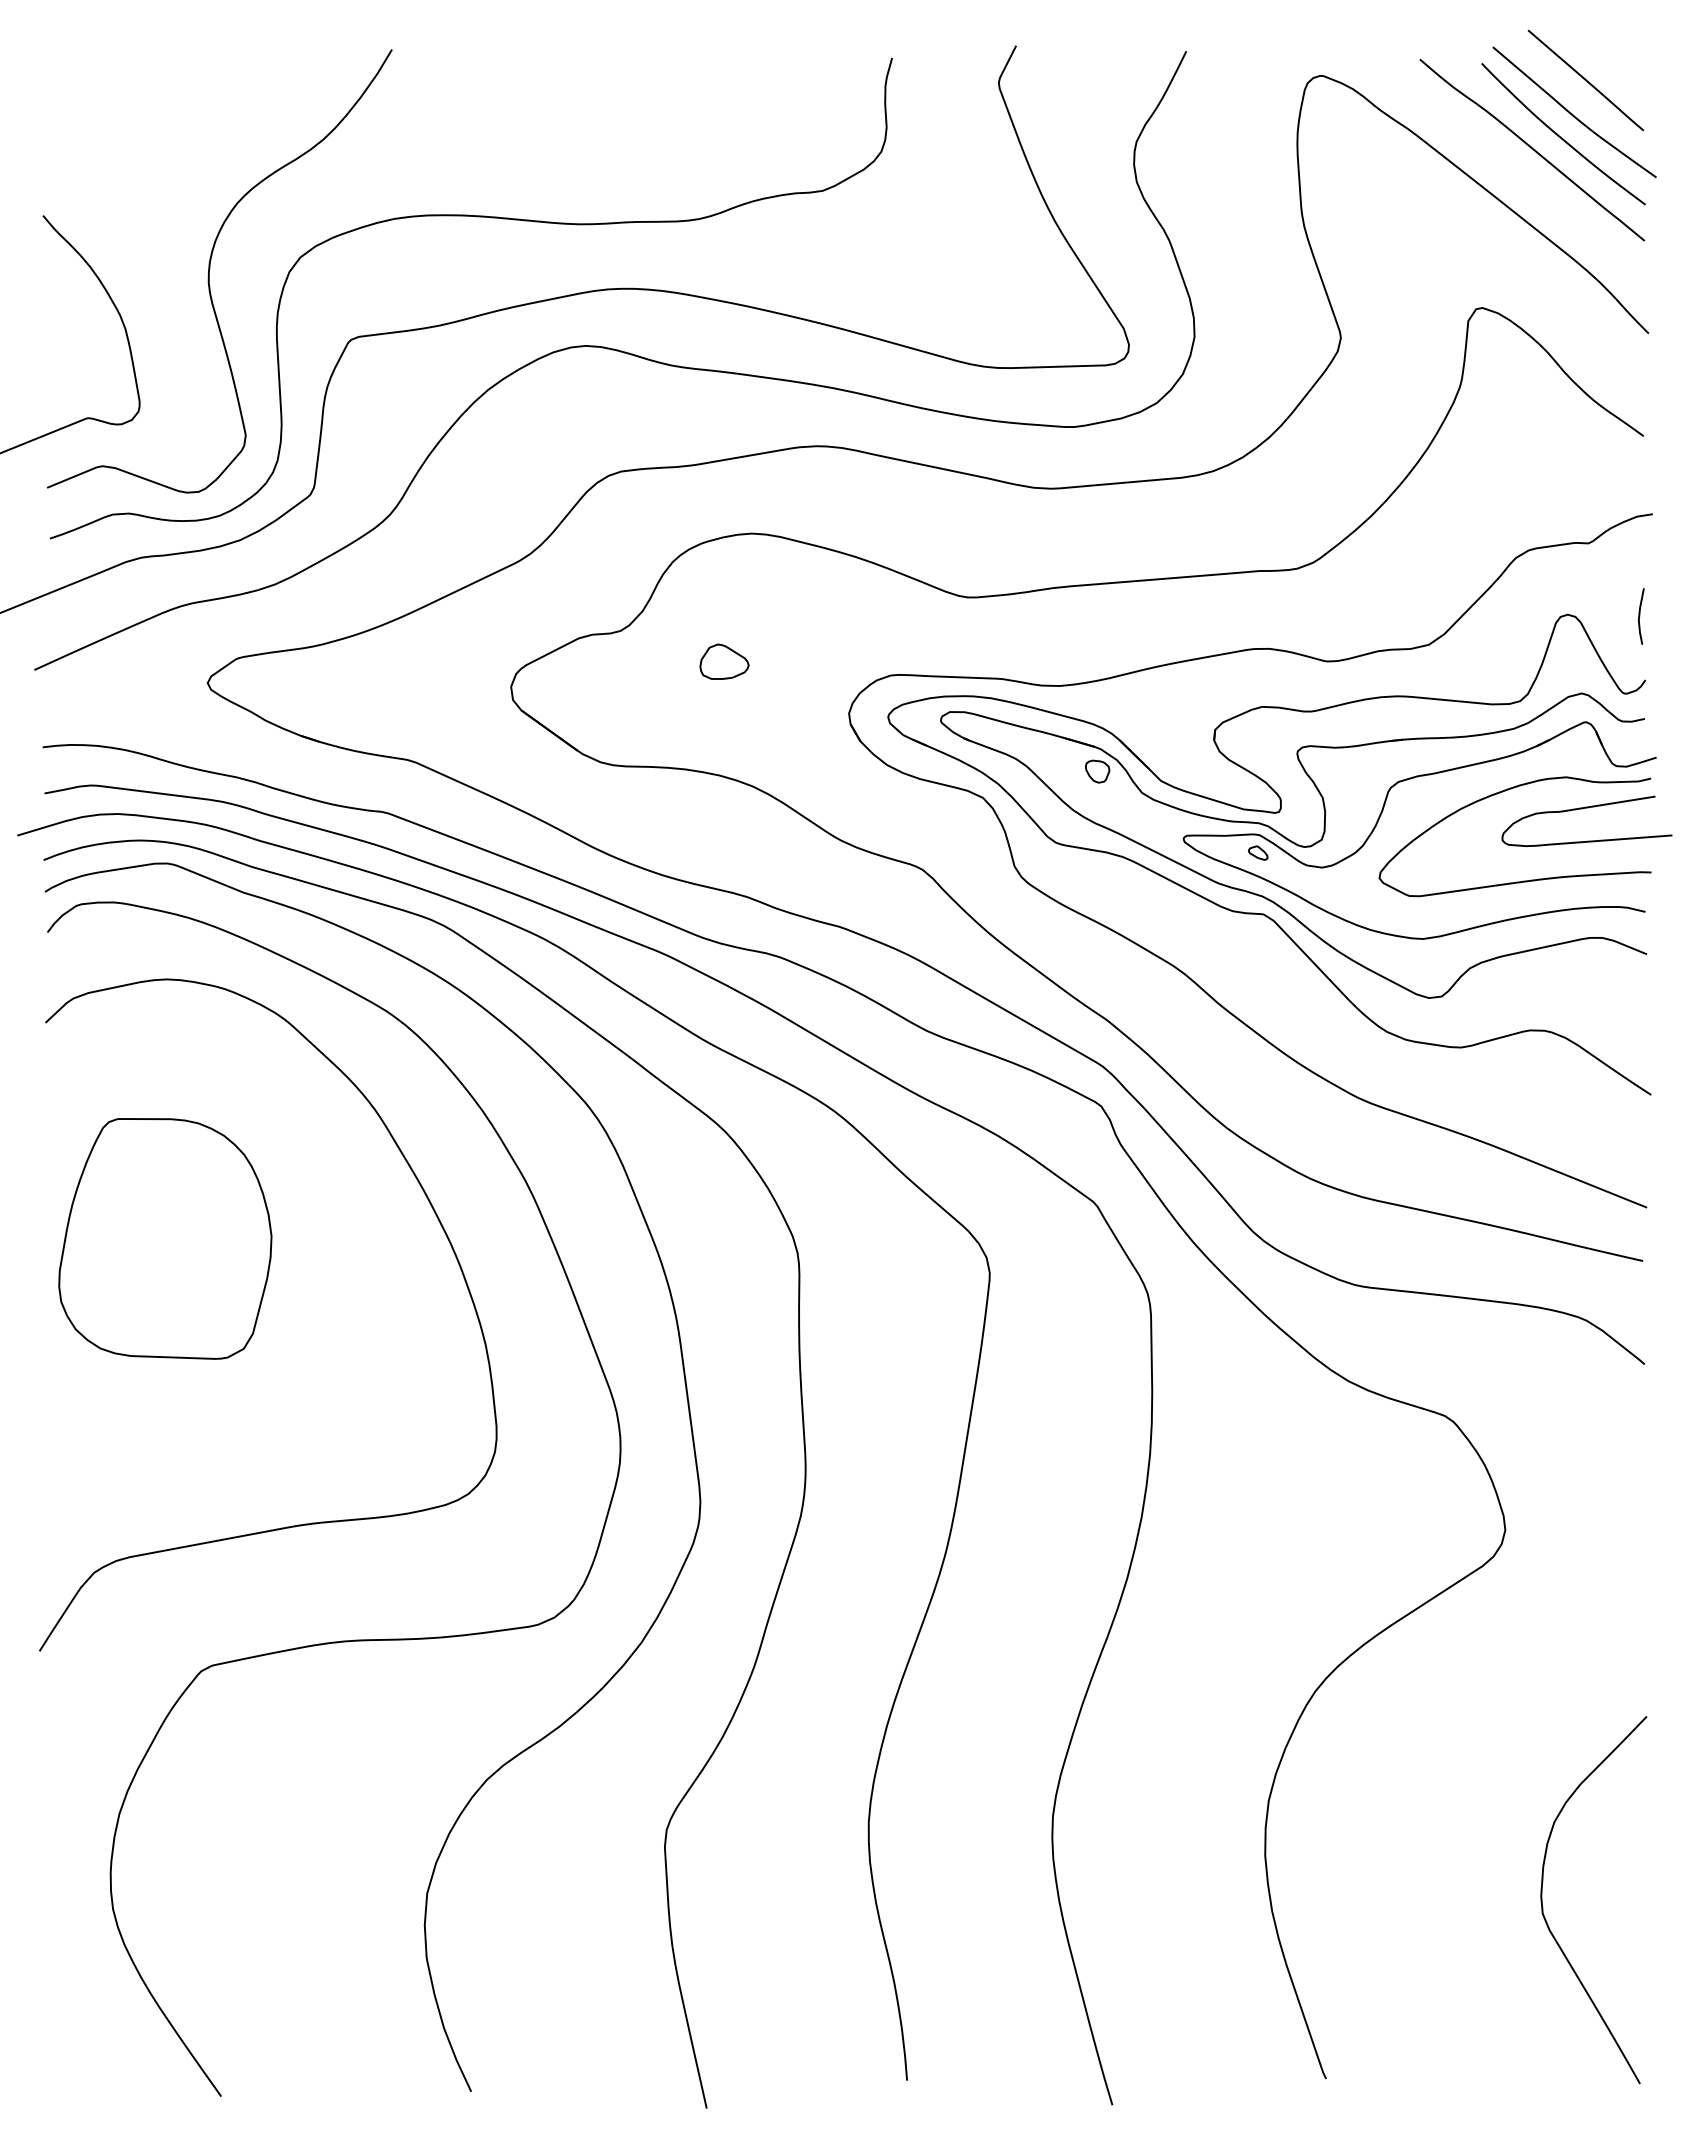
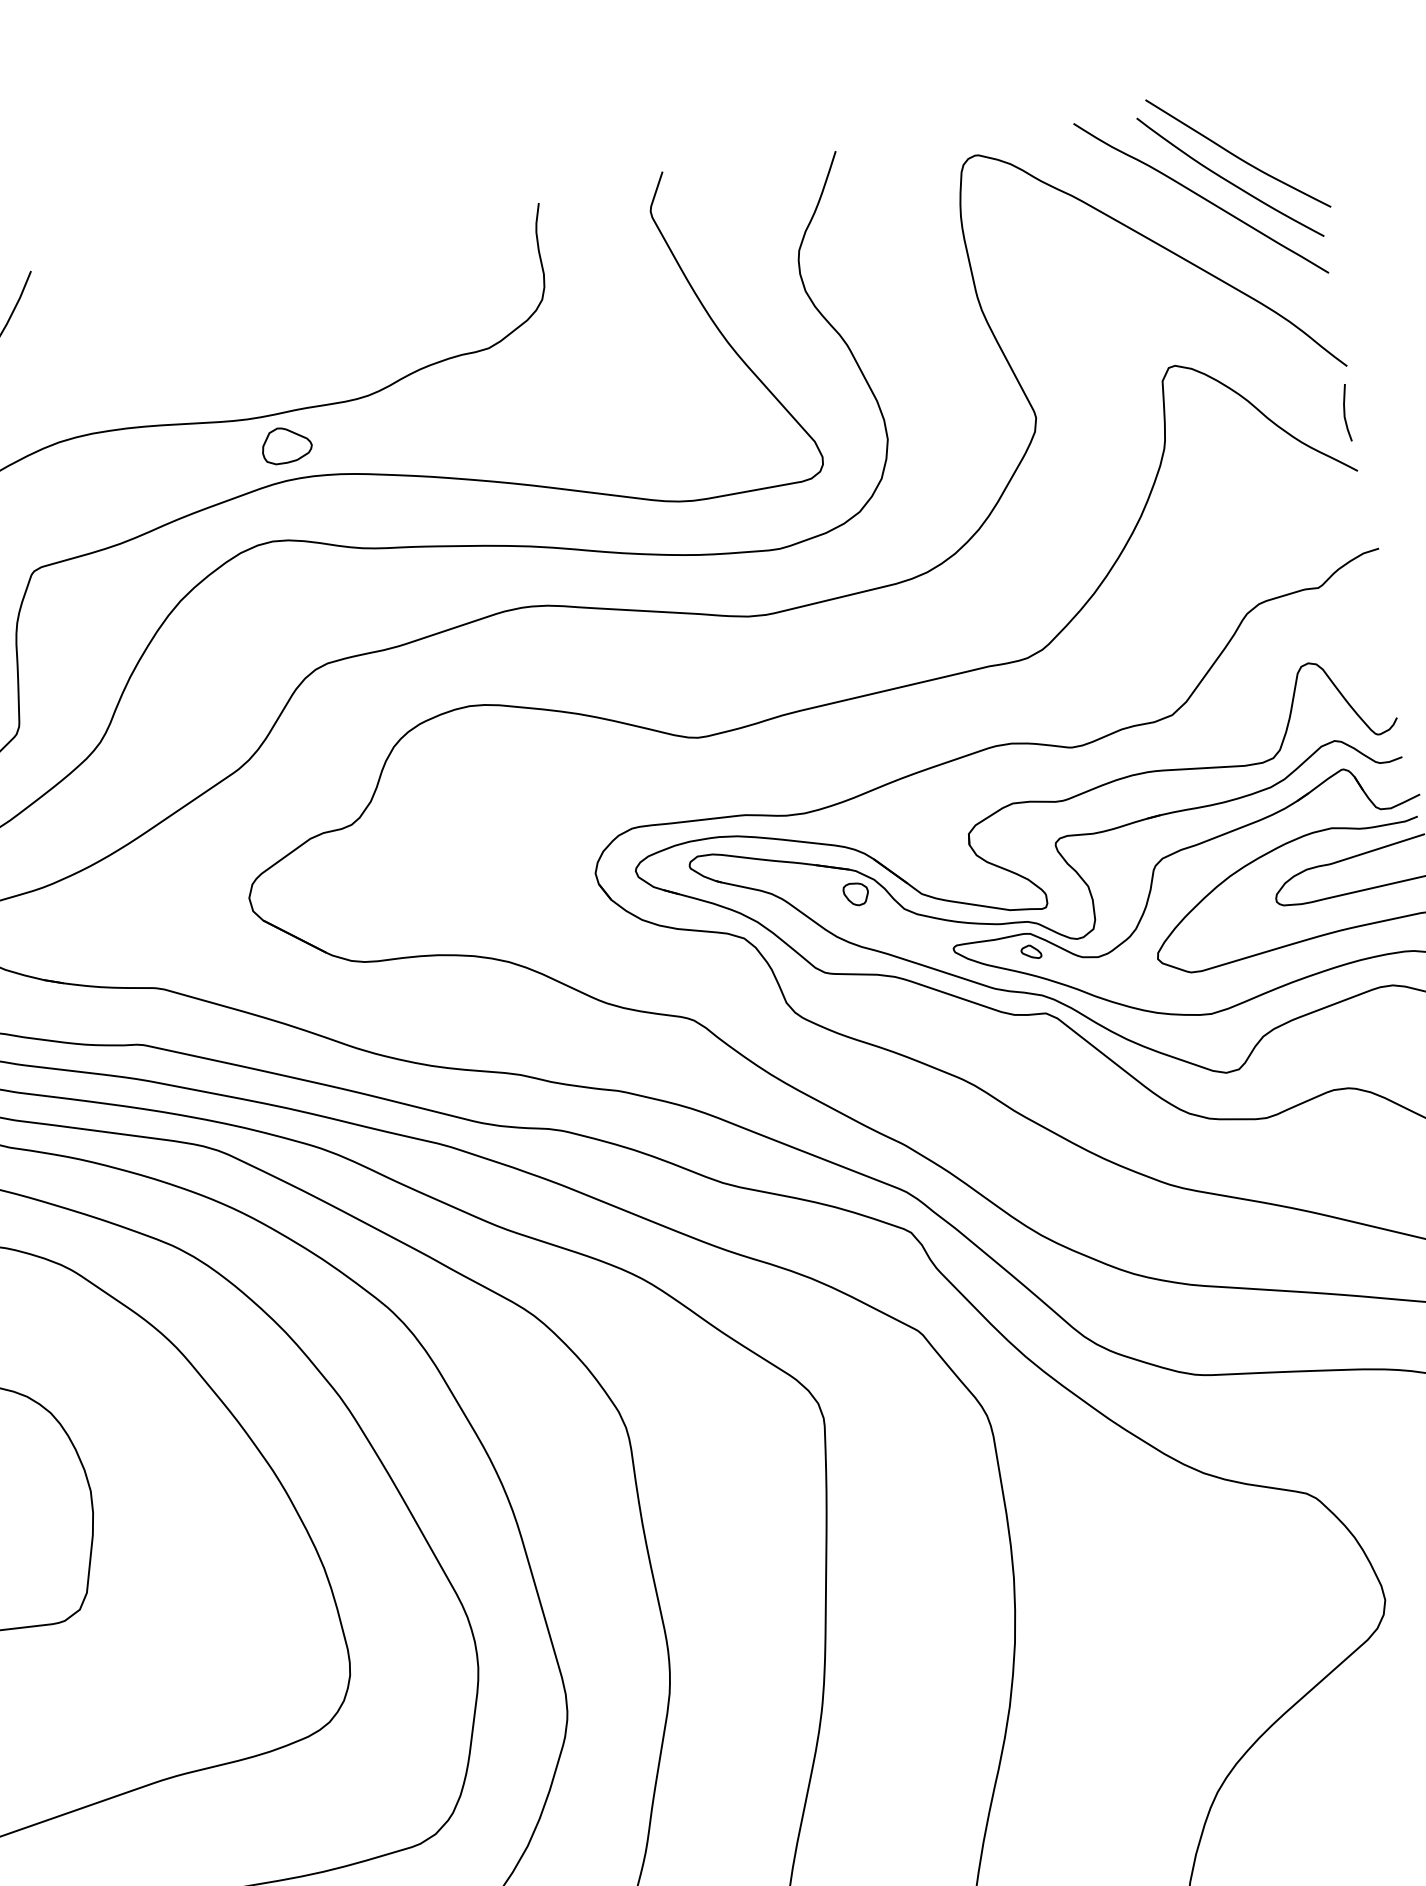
line: (1585, 80) -> (1244, 119), removed
line: (1640, 616) -> (1345, 413), moved
part: (724, 661) -> (286, 444), moved

